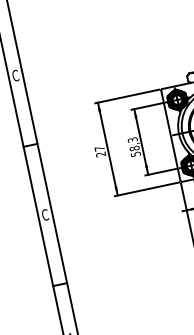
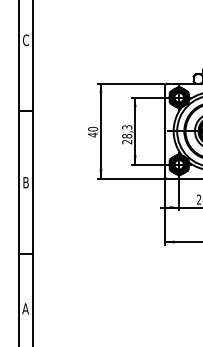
text: (100, 151) -> (93, 132), 27 -> 40
text: (136, 154) -> (127, 142), 58,3 -> 28,3
text: (45, 214) -> (26, 182), C -> B

